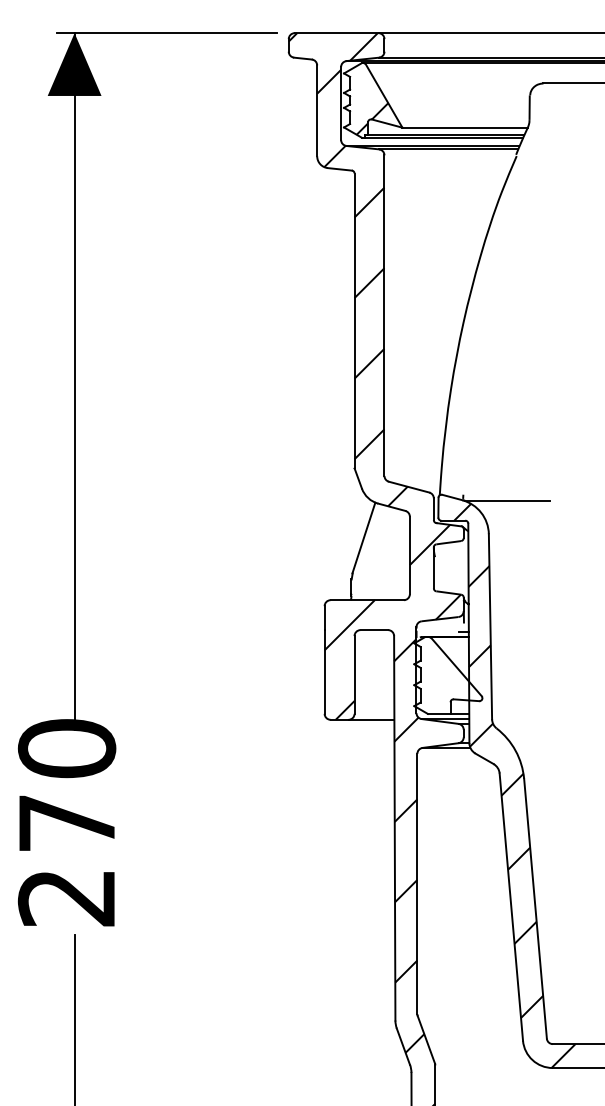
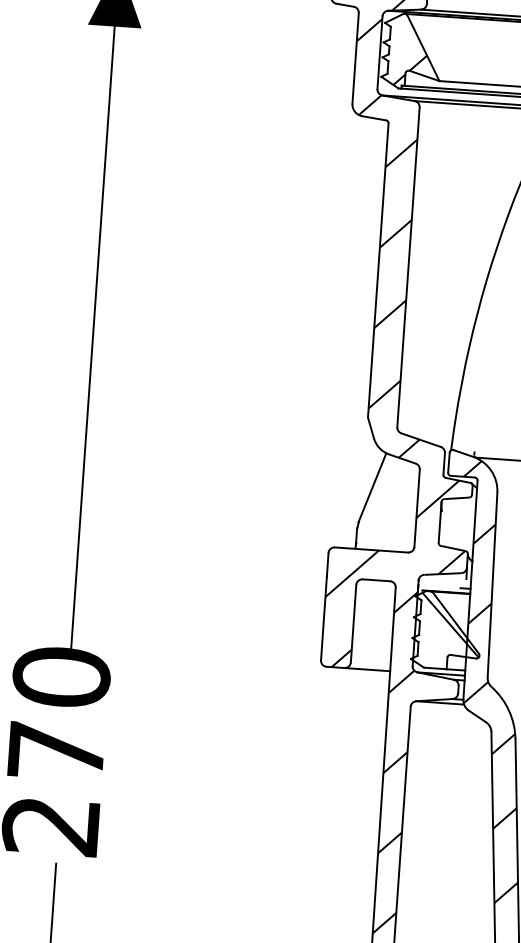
hatch: (451, 669) -> (450, 625), added

